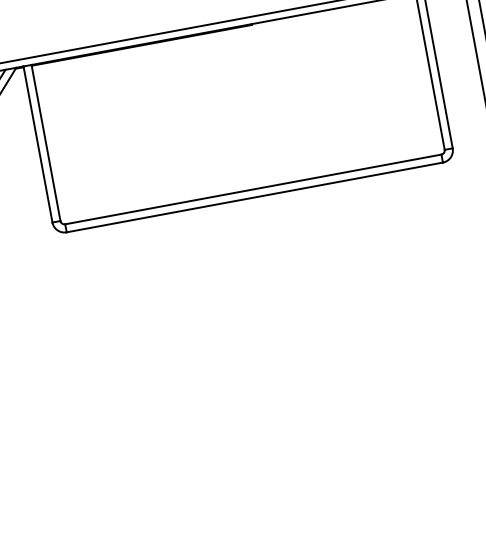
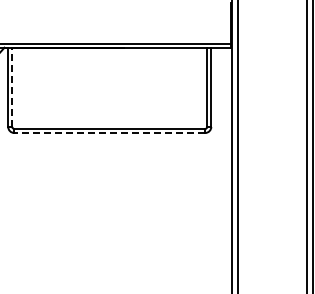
line: (46, 143) -> (12, 87), solid -> dashed
line: (254, 198) -> (109, 133), solid -> dashed

